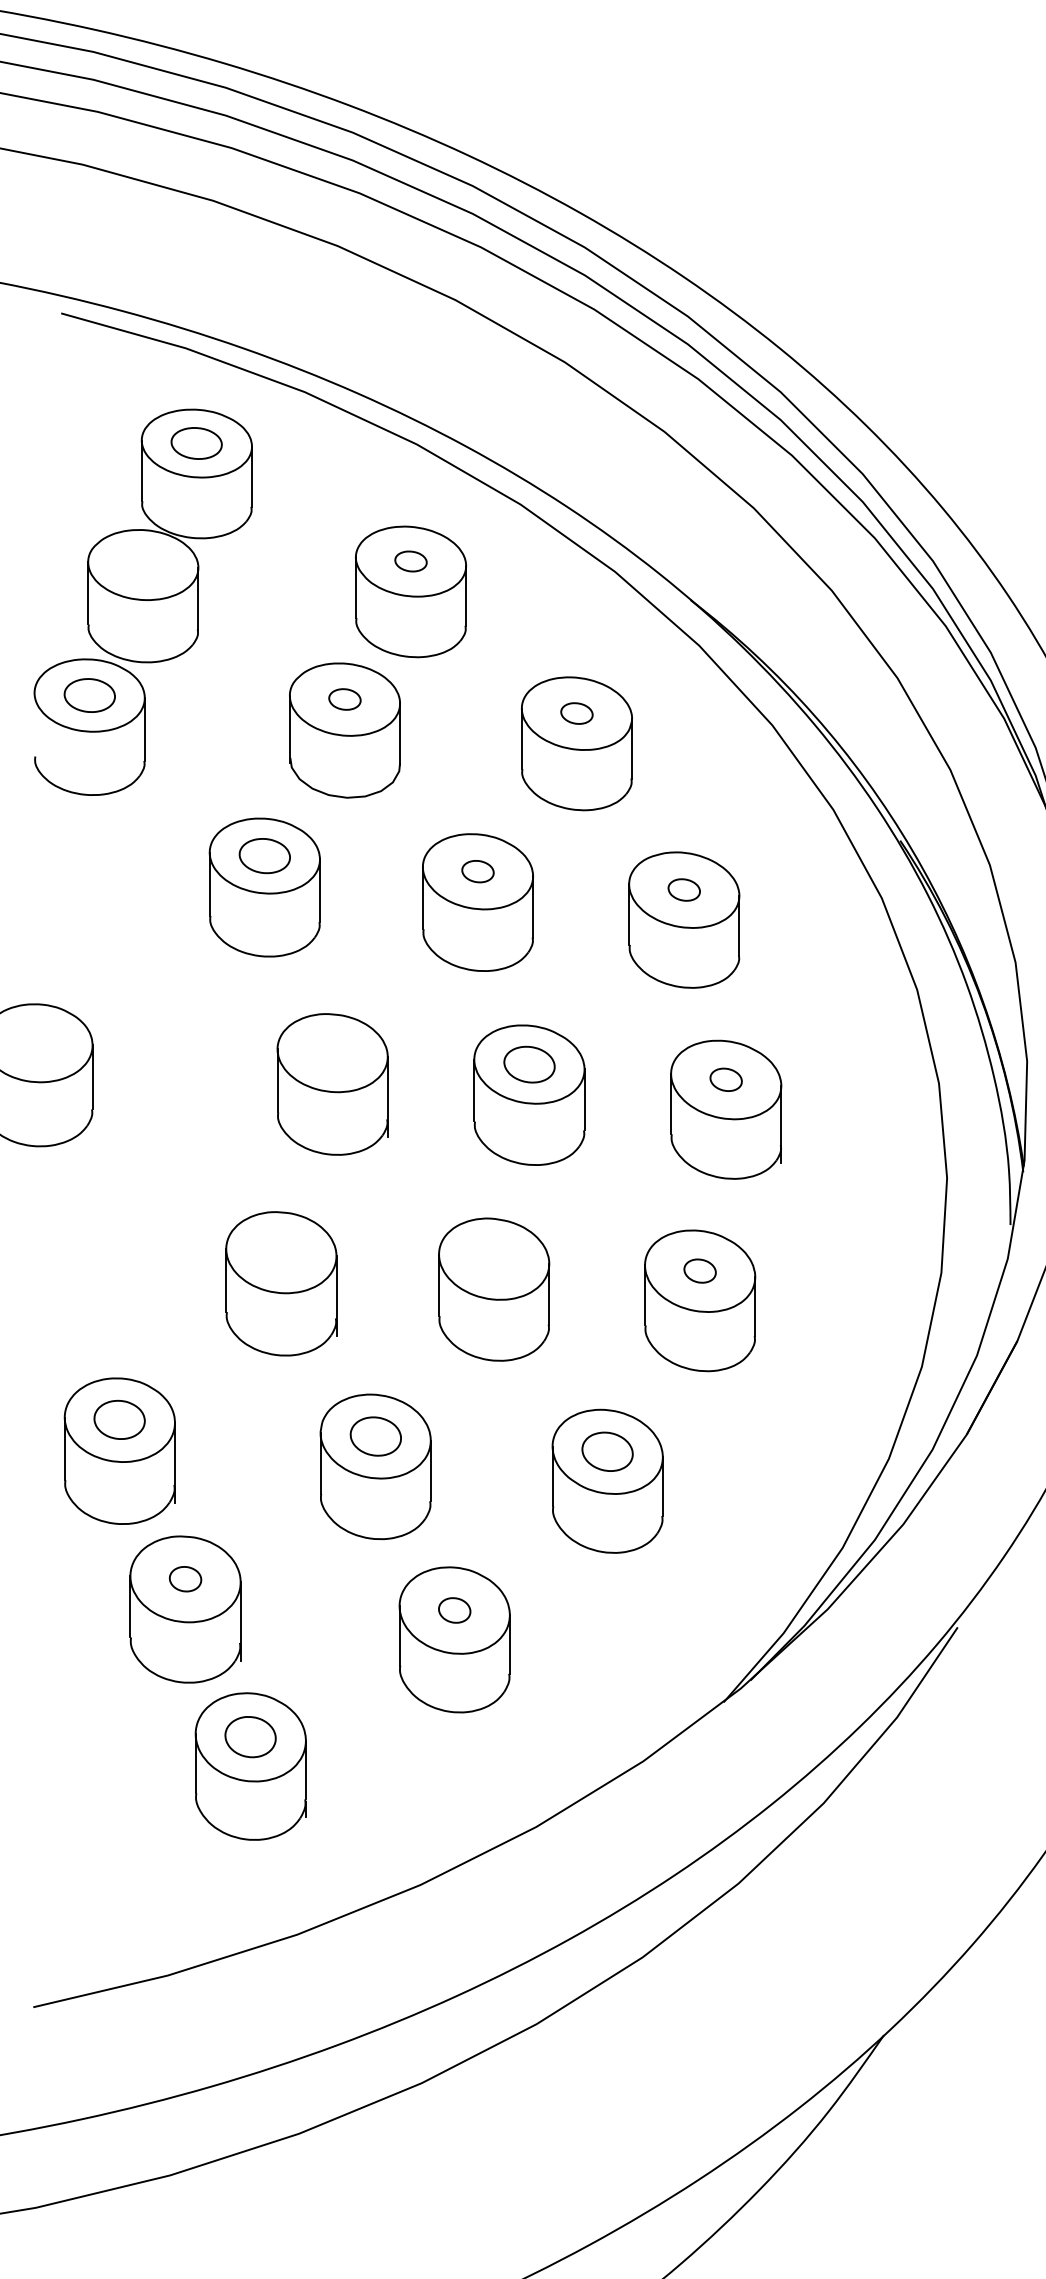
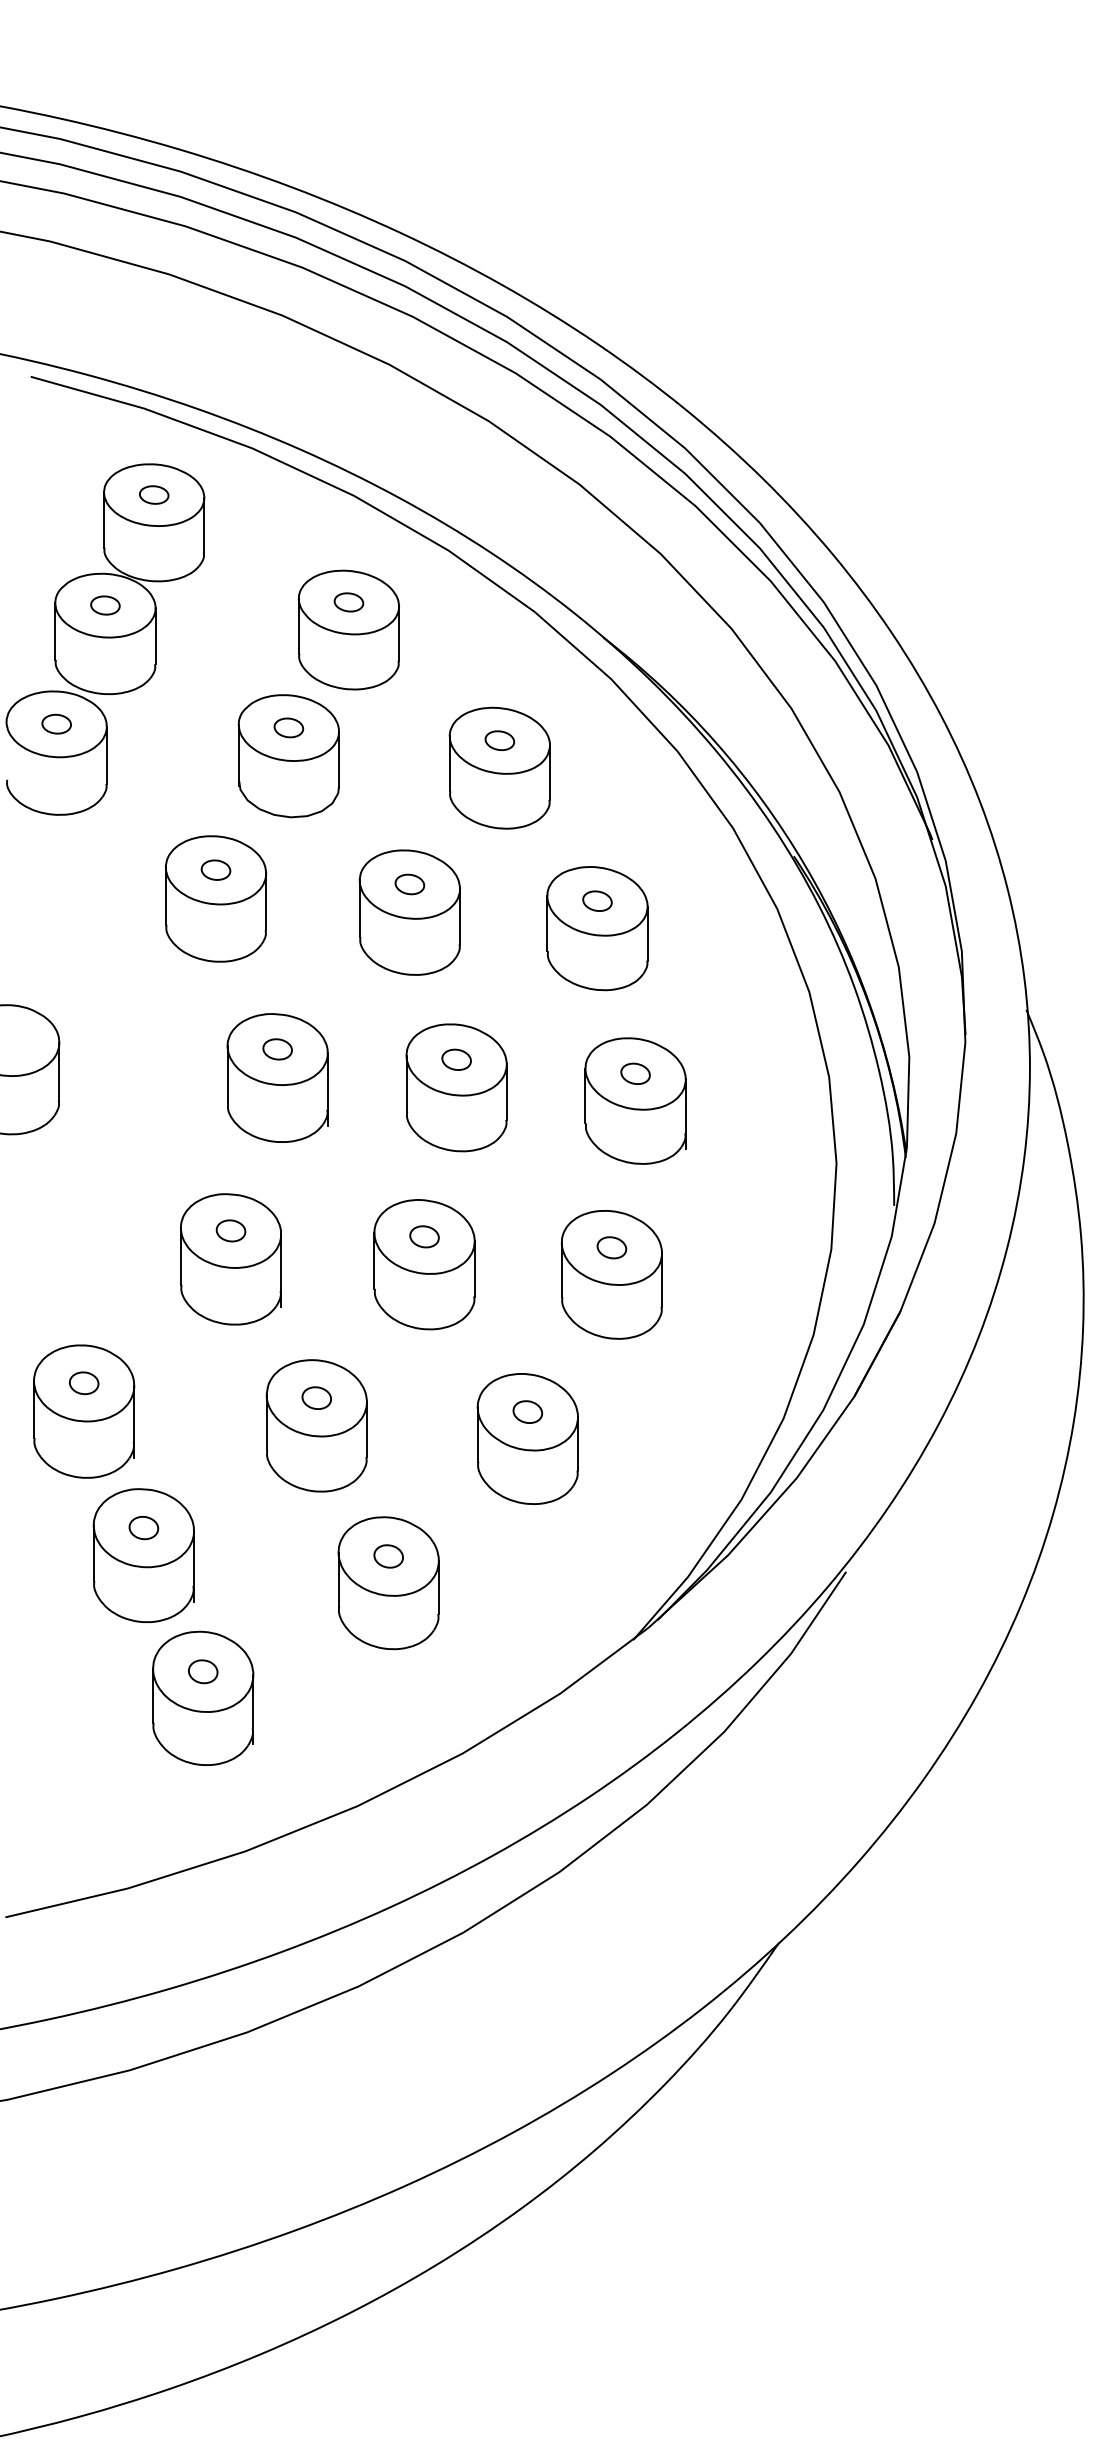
part: (197, 442) -> (154, 494), size x0.62
part: (143, 564) -> (105, 605), added
part: (89, 694) -> (56, 723), size x0.62
part: (264, 855) -> (215, 869), size x0.62
part: (332, 1053) -> (277, 1049), added
part: (529, 1064) -> (456, 1059), size x0.62
part: (280, 1252) -> (230, 1230), added
part: (494, 1258) -> (424, 1236), added
part: (120, 1420) -> (84, 1383), size x0.62
part: (375, 1435) -> (316, 1397), size x0.62
part: (607, 1451) -> (527, 1411), size x0.62
part: (251, 1736) -> (203, 1671), size x0.62

